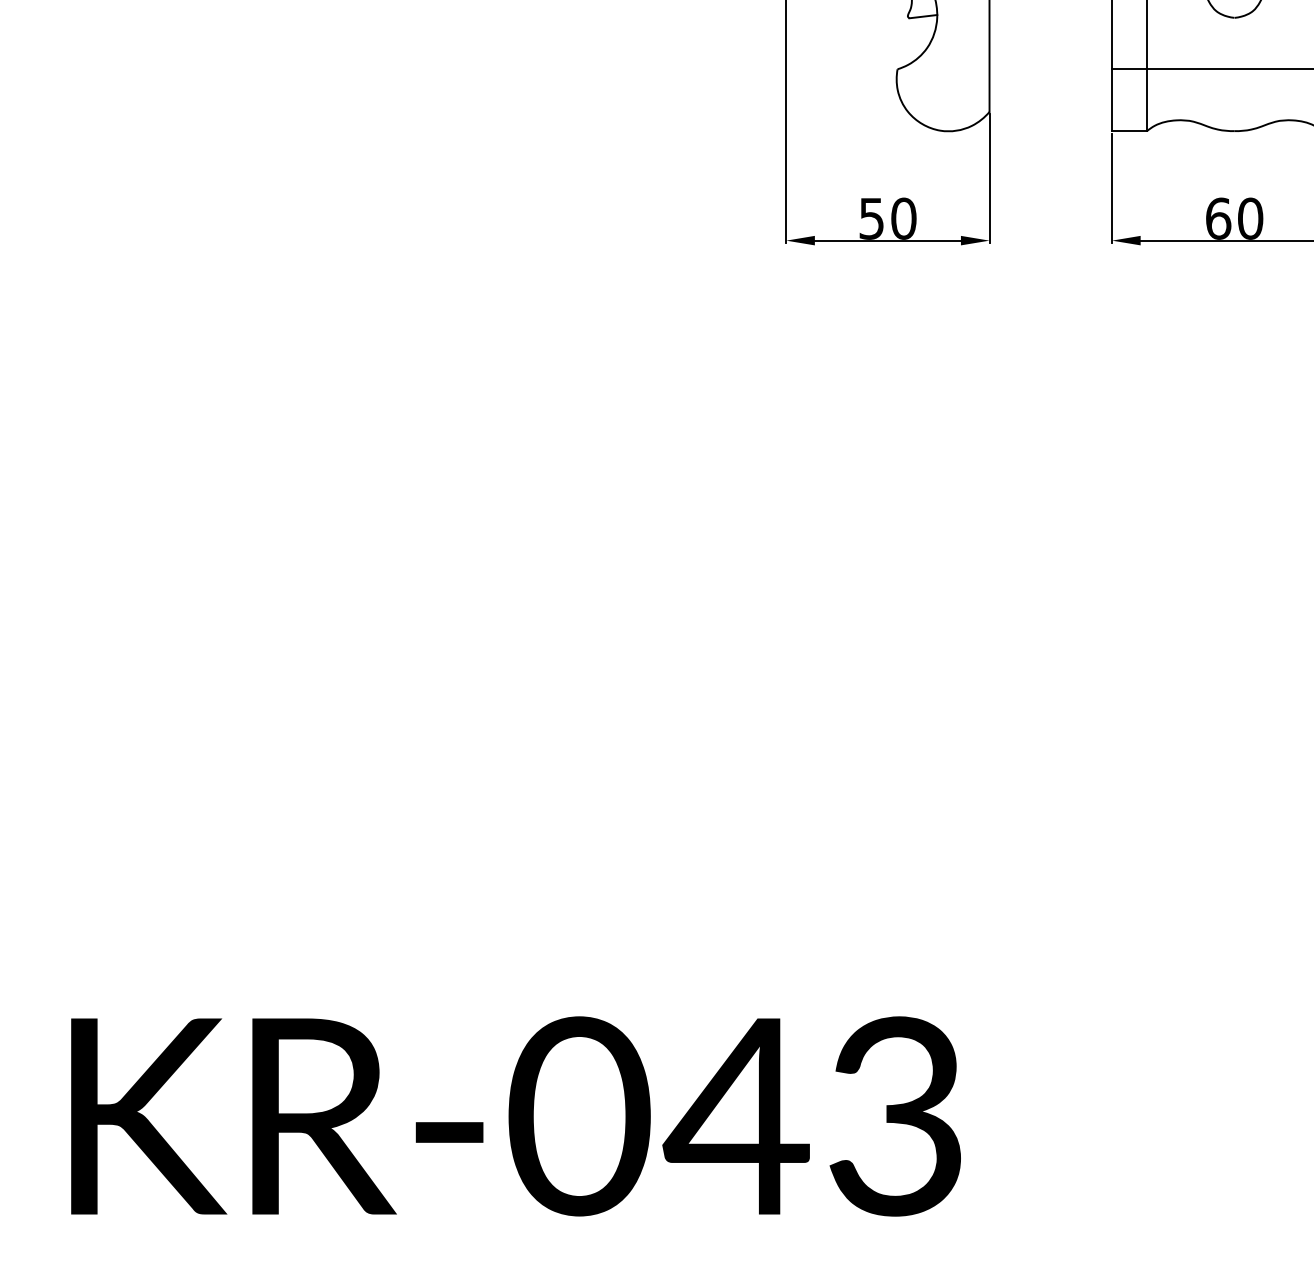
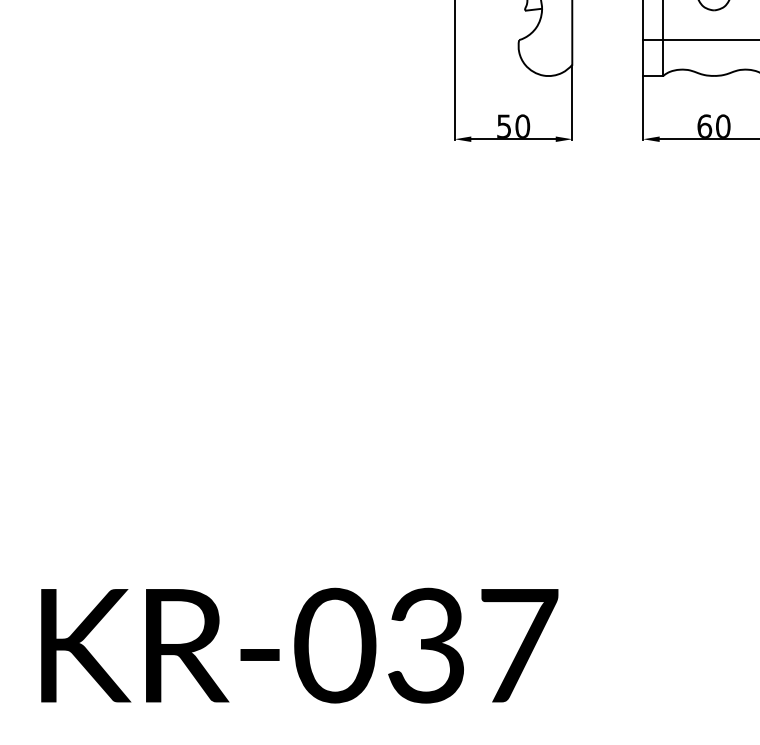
text: (813, 1116) -> (470, 645), KR-043 -> KR-037

